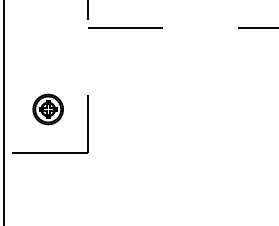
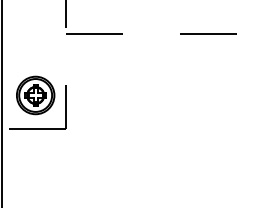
part: (47, 109) -> (35, 95), size x1.67

